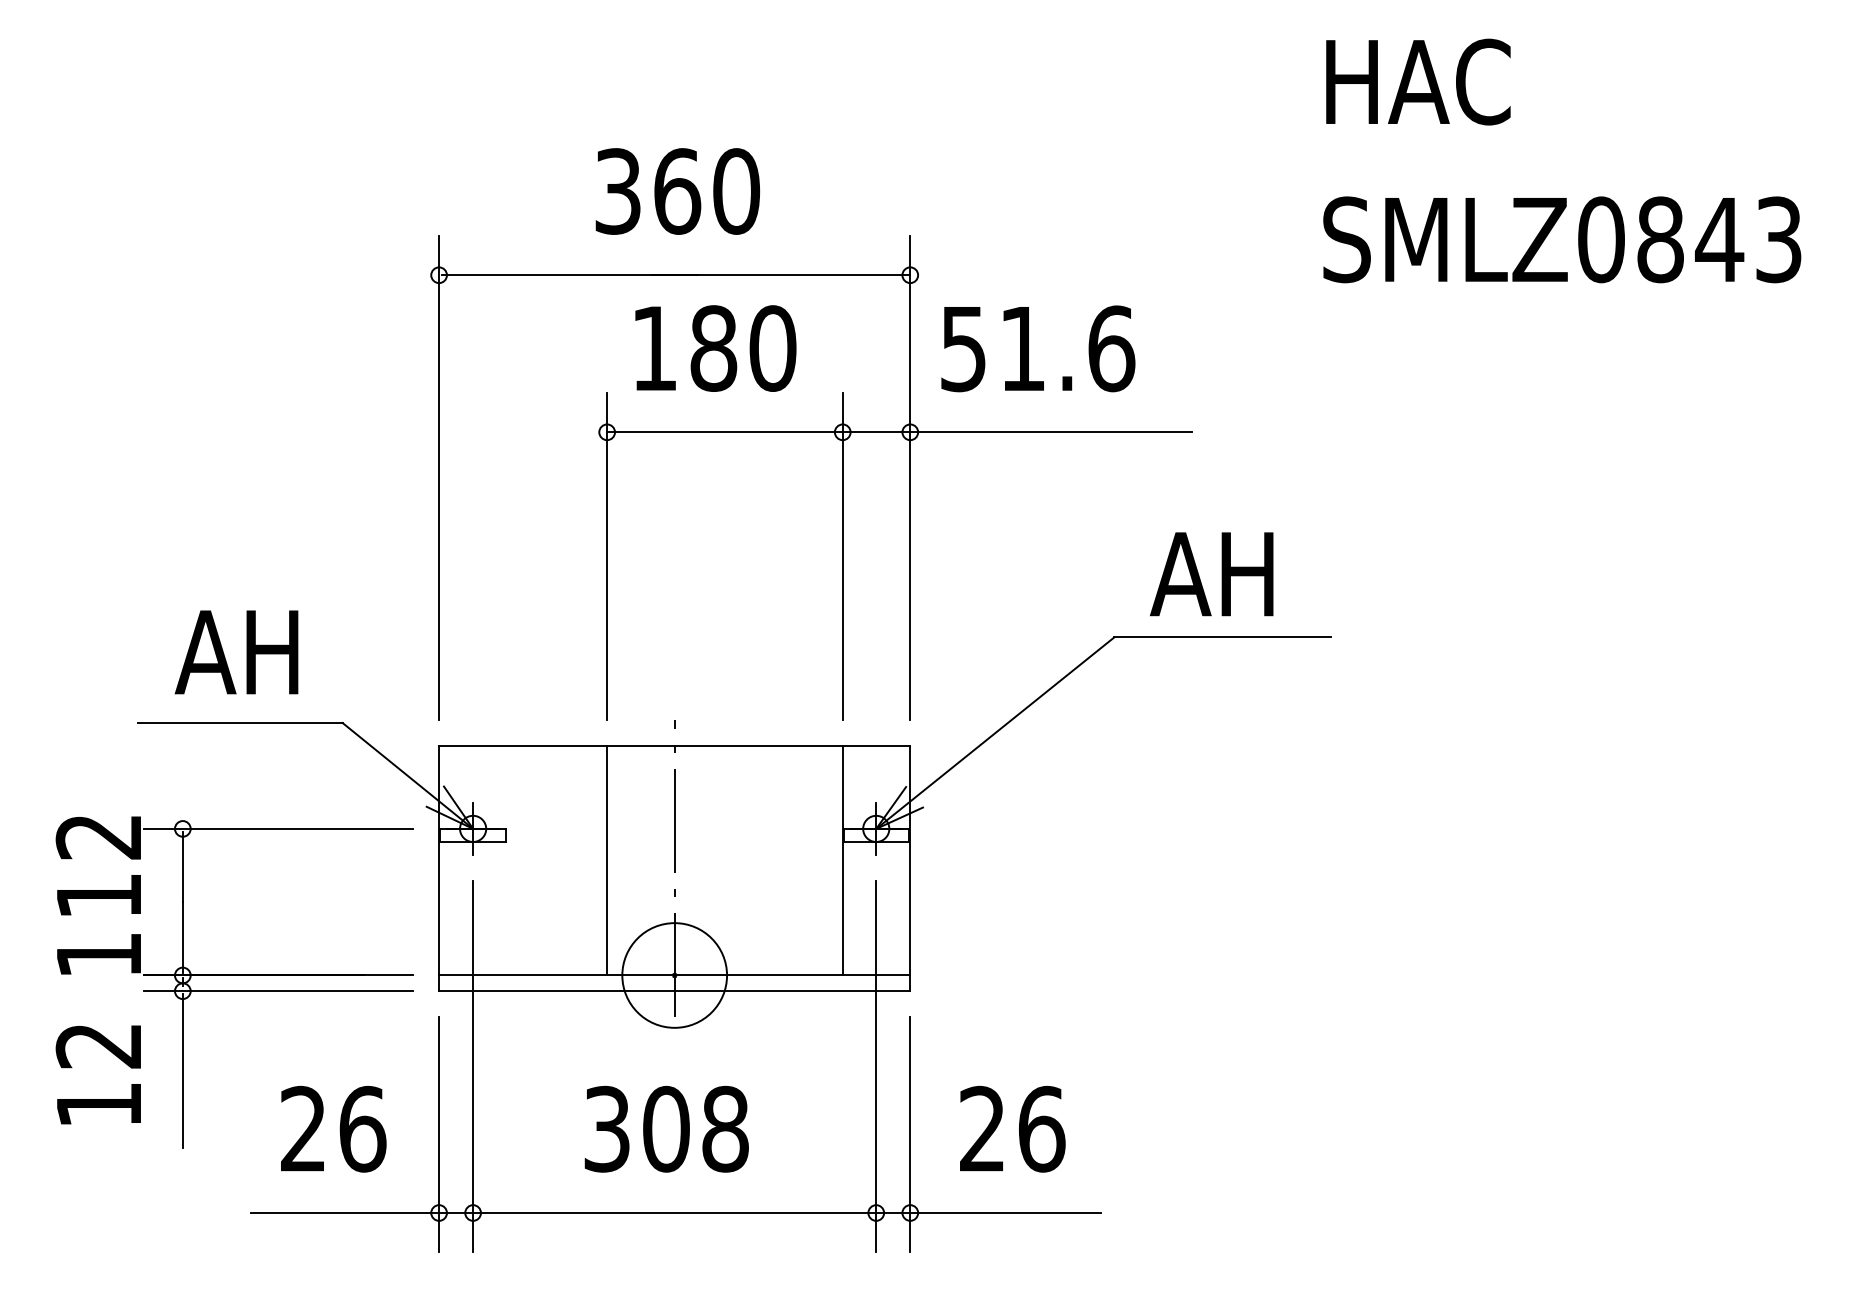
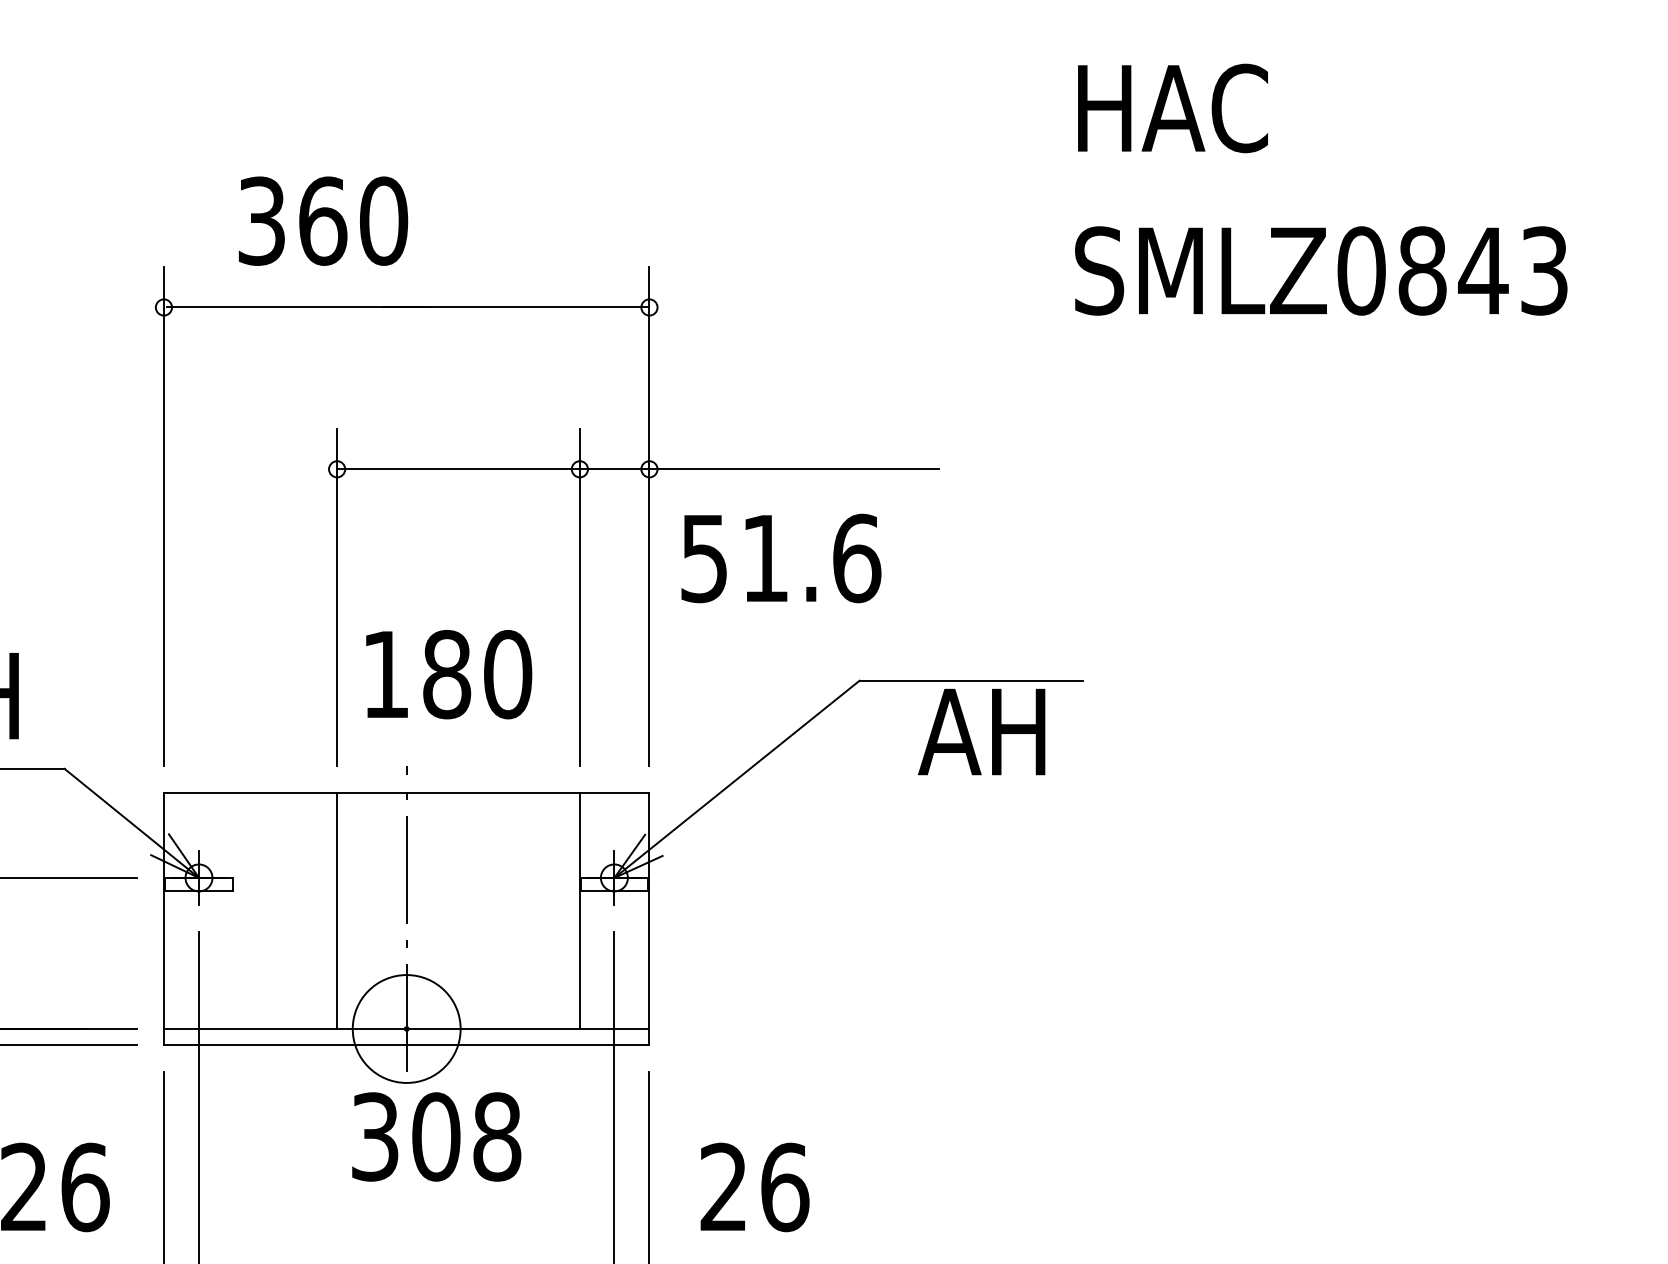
text: (677, 191) -> (323, 221), moved
text: (715, 348) -> (448, 674), moved
text: (1038, 348) -> (781, 558), moved
text: (1211, 574) -> (981, 732), moved
text: (666, 1128) -> (436, 1136), moved

